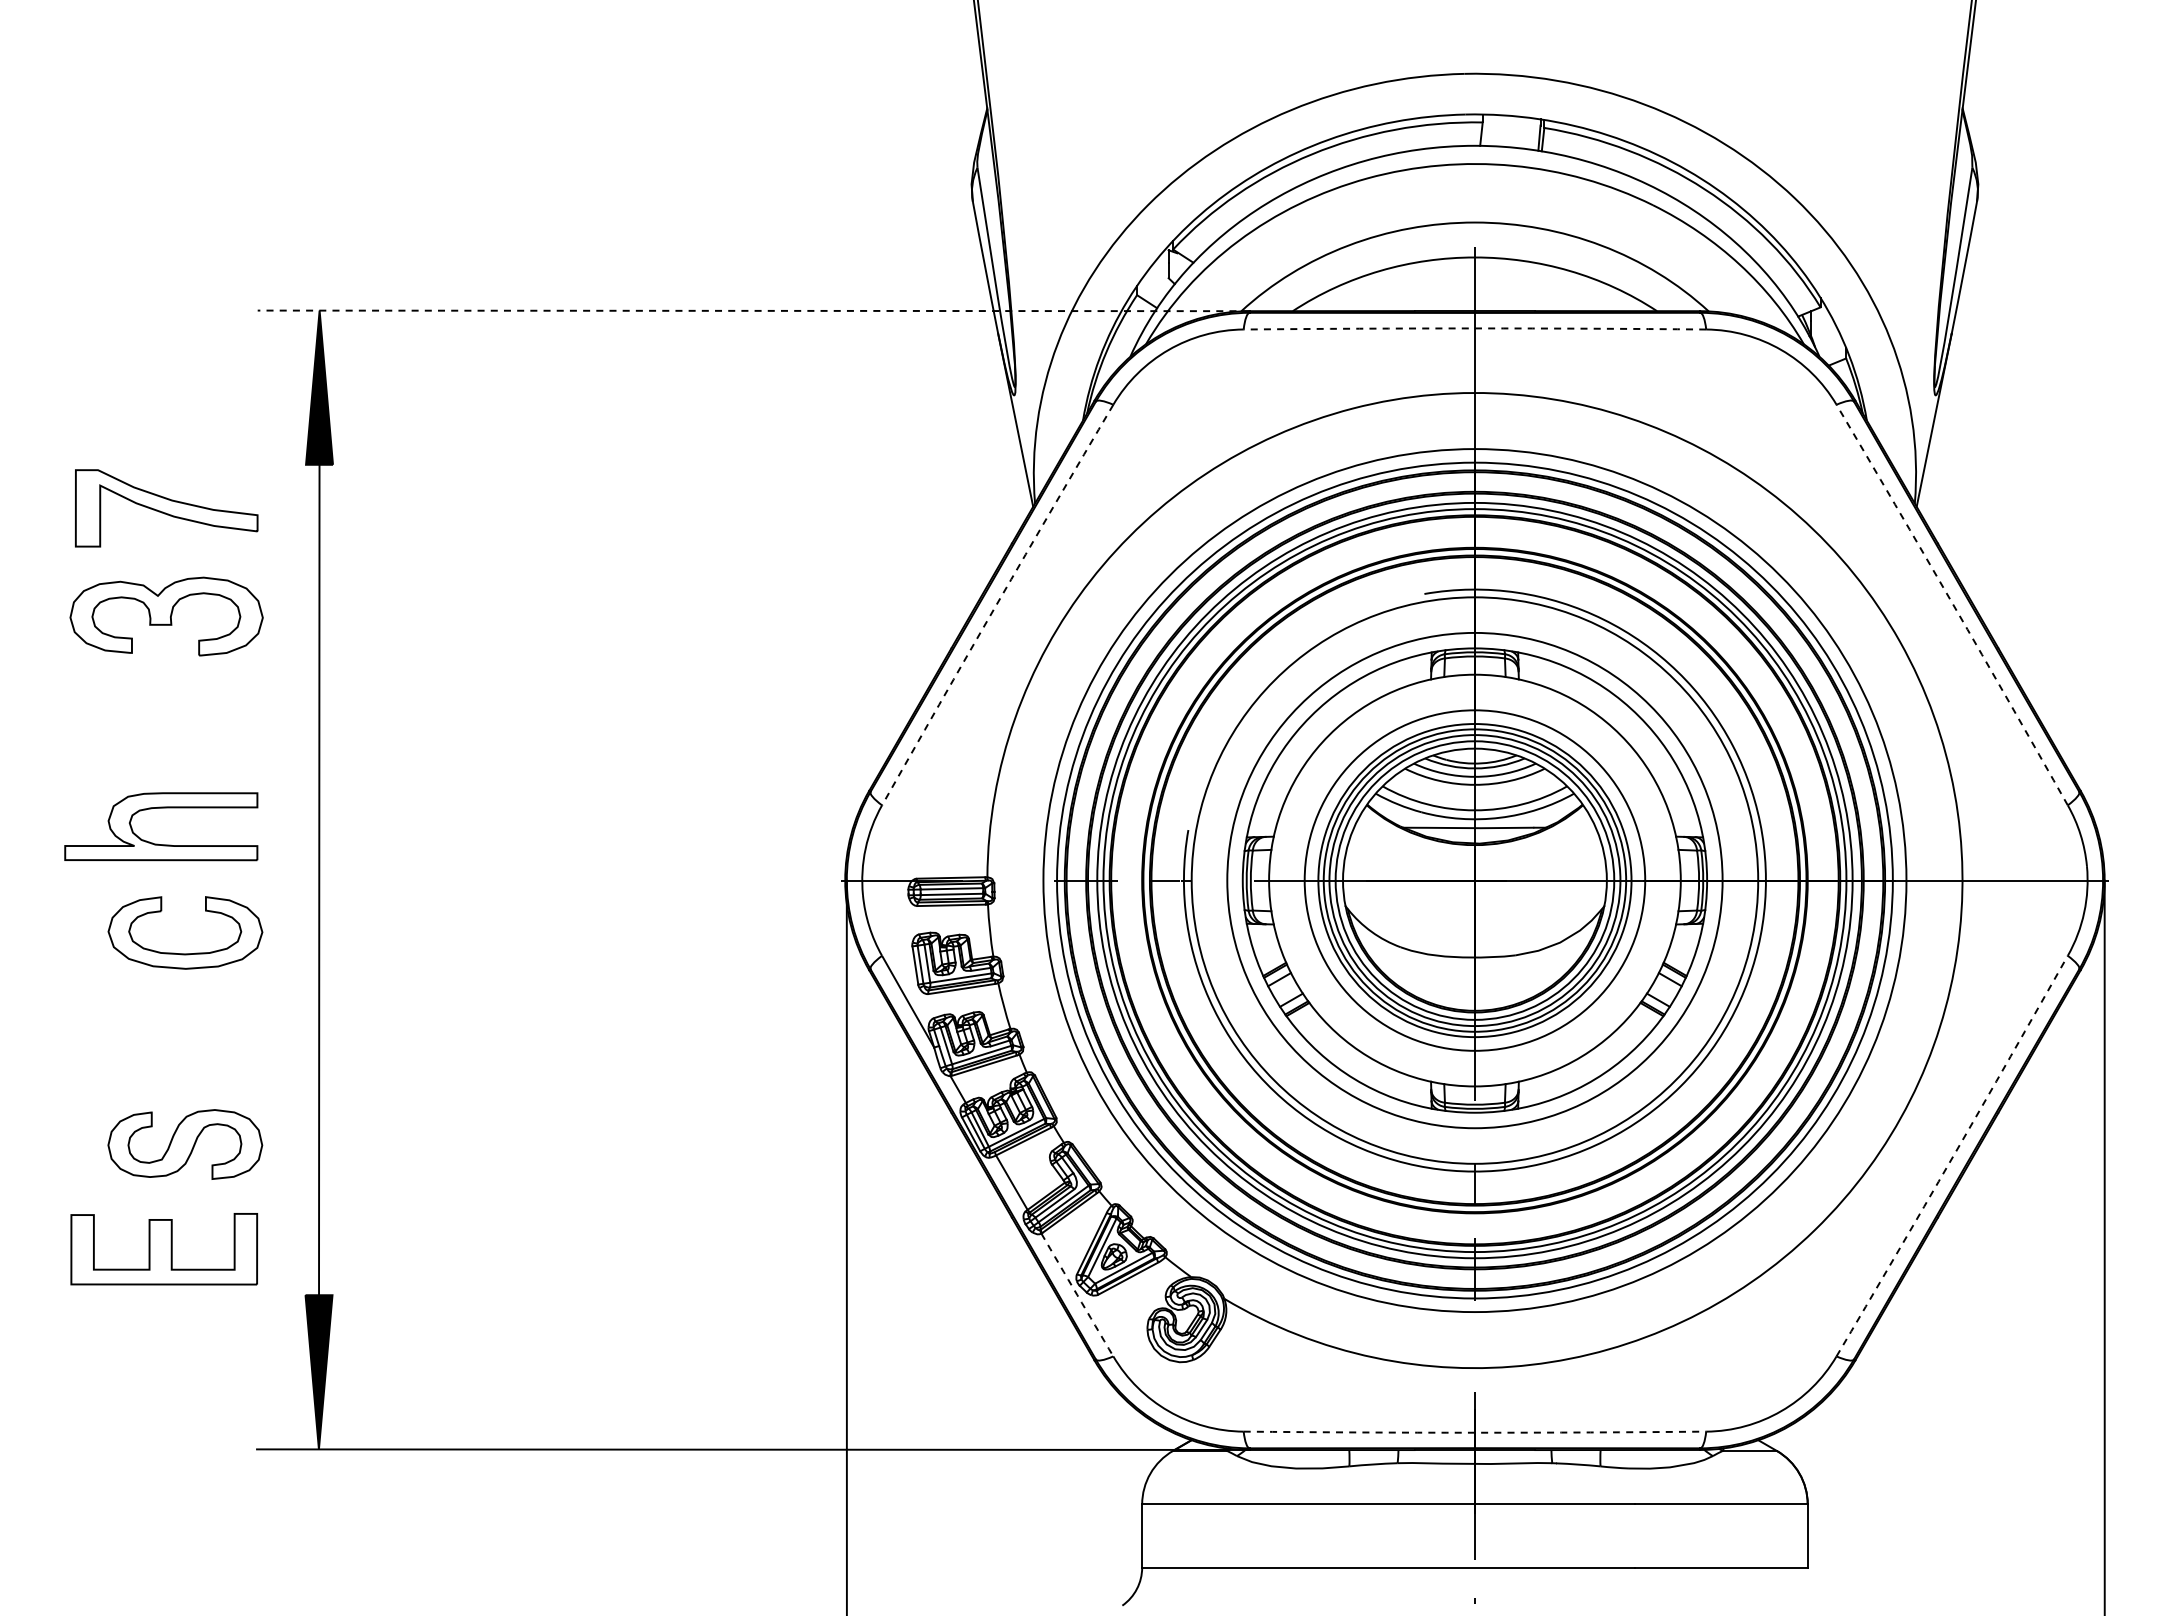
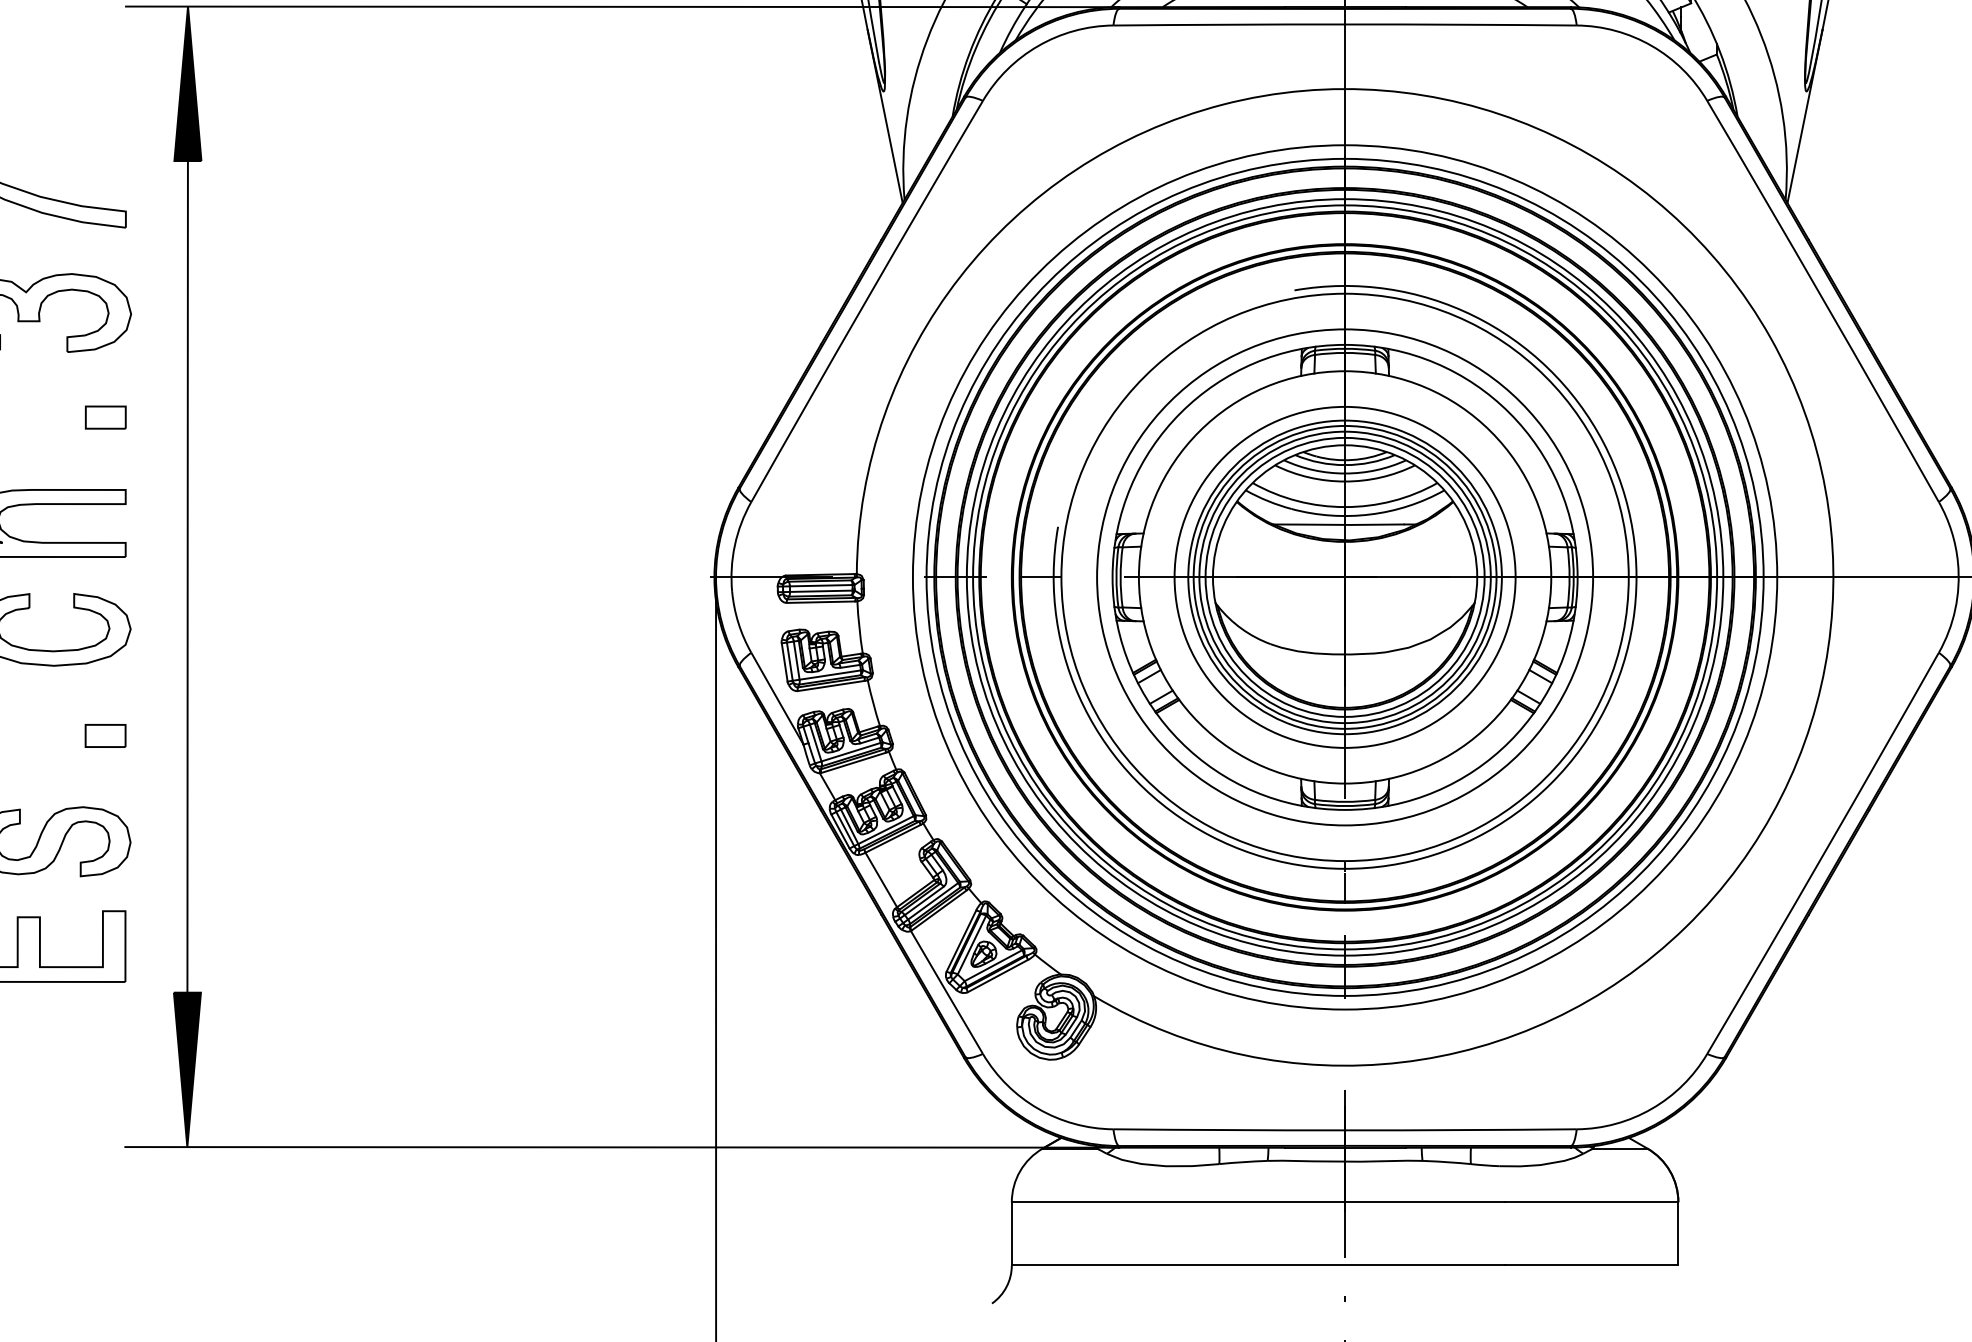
line: (753, 310) -> (622, 6), dashed -> solid
arc: (1474, 328) -> (1344, 24), dashed -> solid
arc: (996, 604) -> (865, 300), dashed -> solid
arc: (1953, 604) -> (1824, 300), dashed -> solid
part: (237, 720) -> (105, 417), added
part: (237, 1038) -> (105, 735), added
arc: (1953, 1156) -> (1824, 853), dashed -> solid
arc: (1077, 1295) -> (947, 992), dashed -> solid
arc: (1474, 1432) -> (1344, 1130), dashed -> solid

